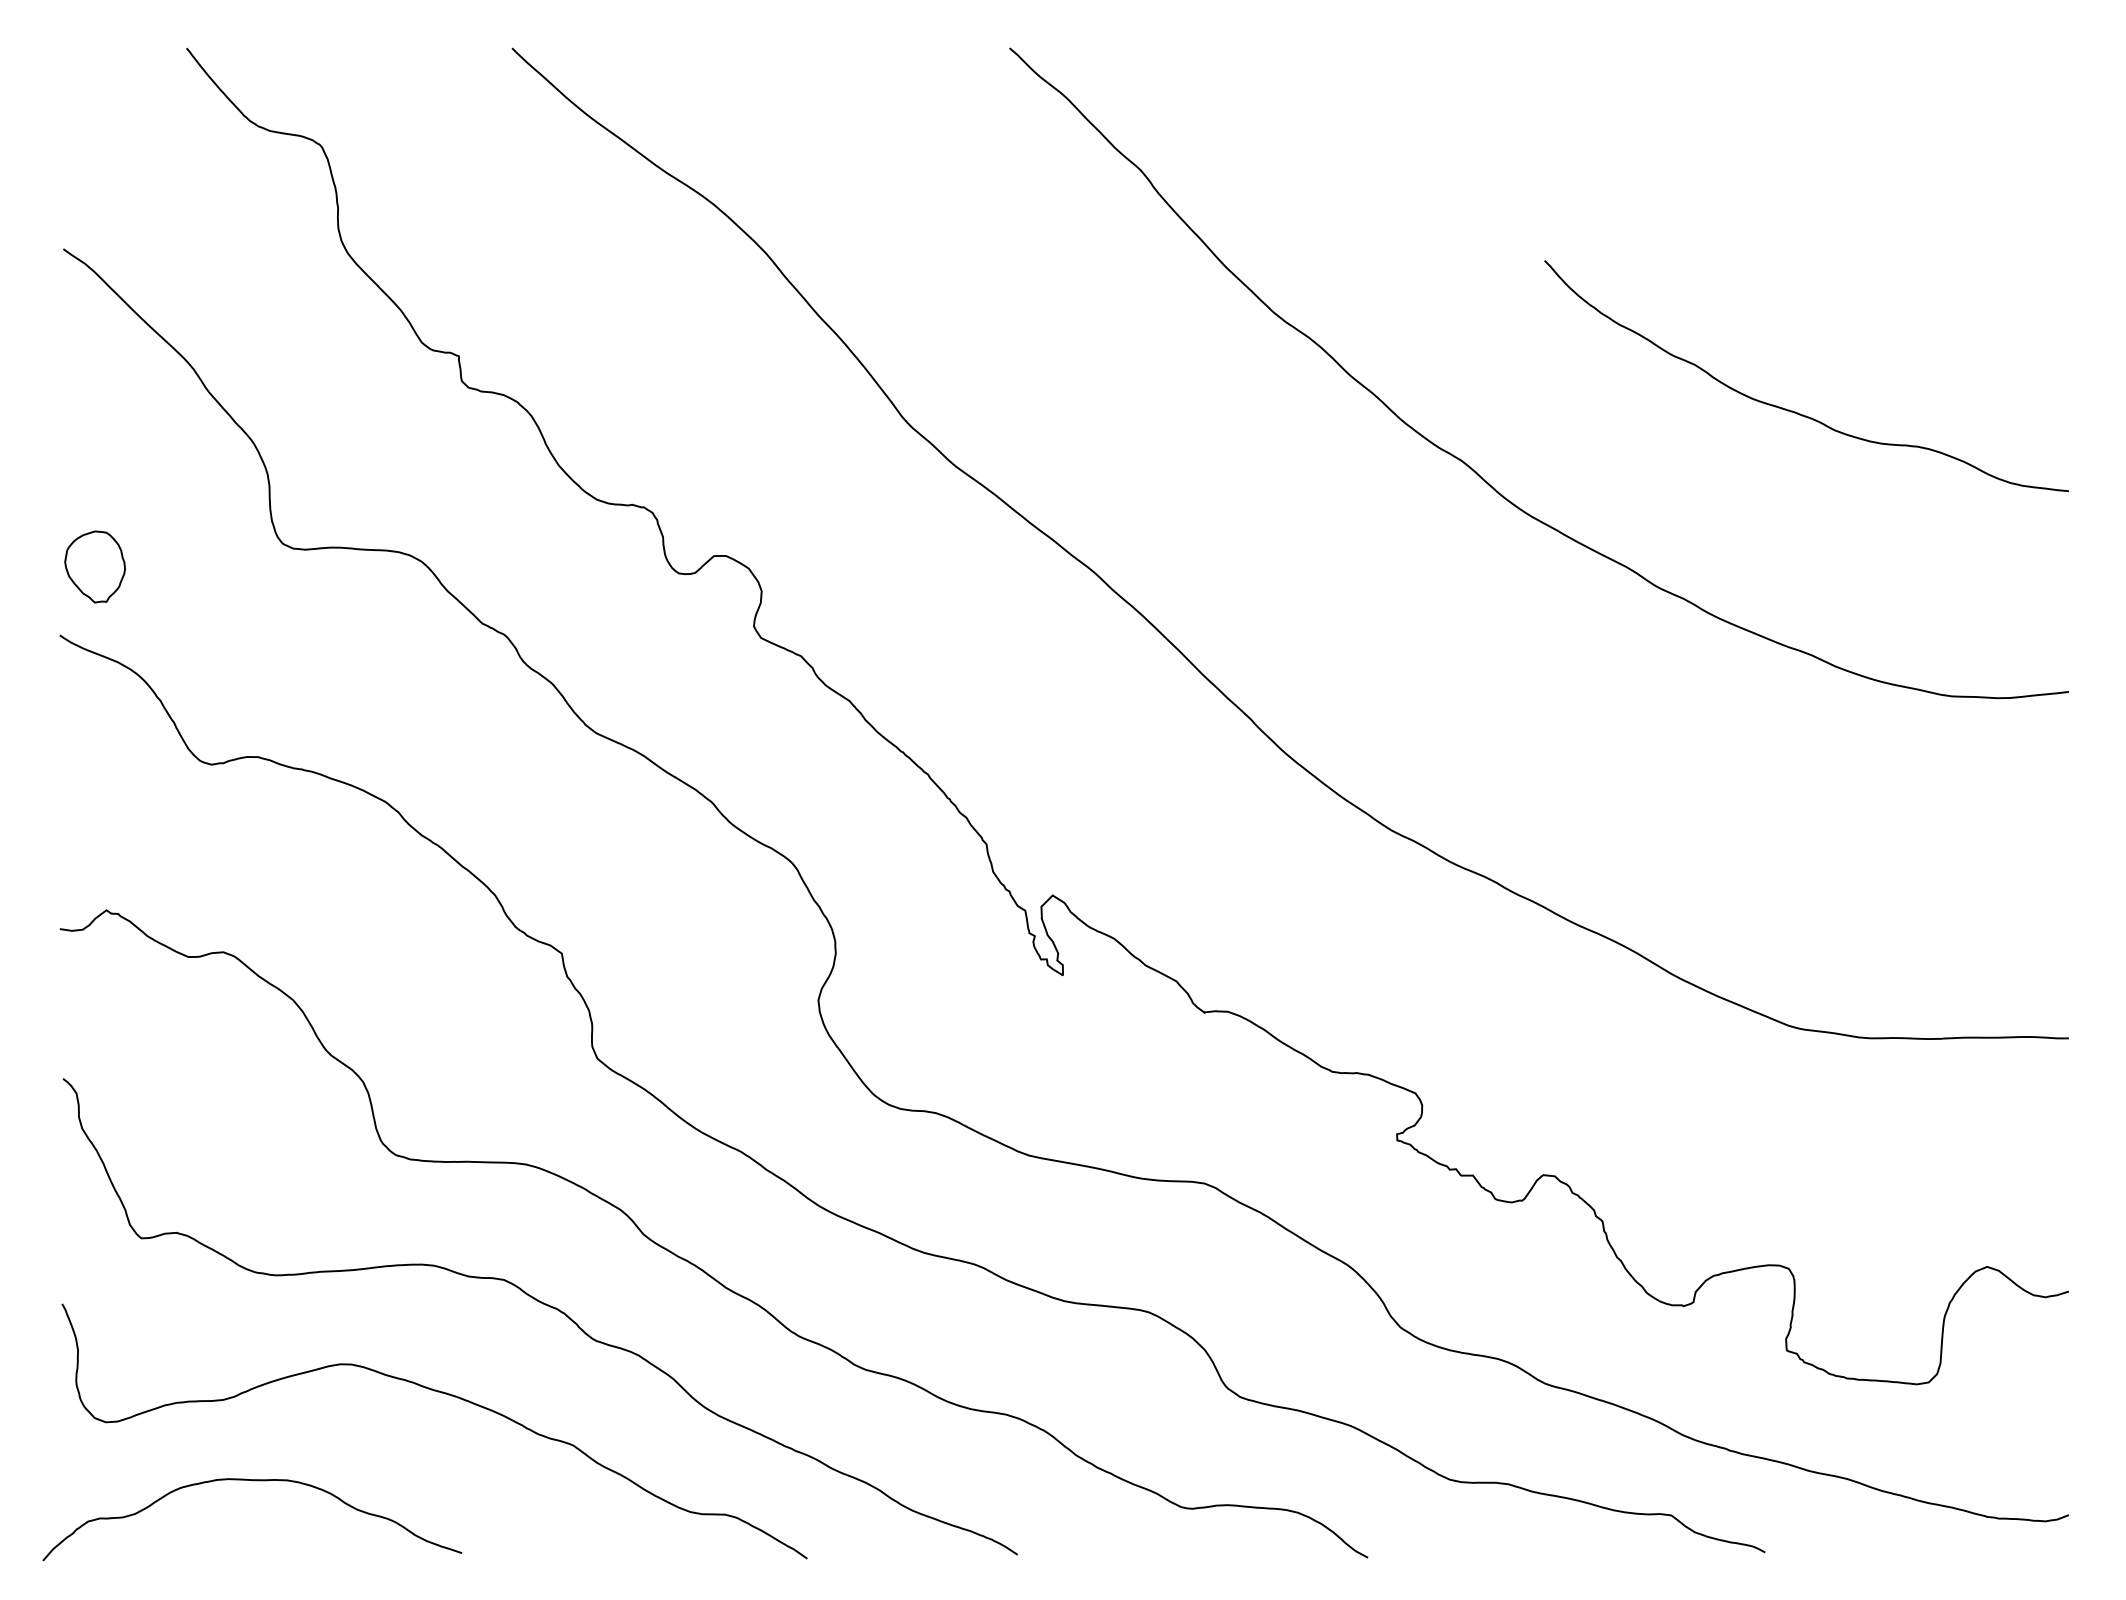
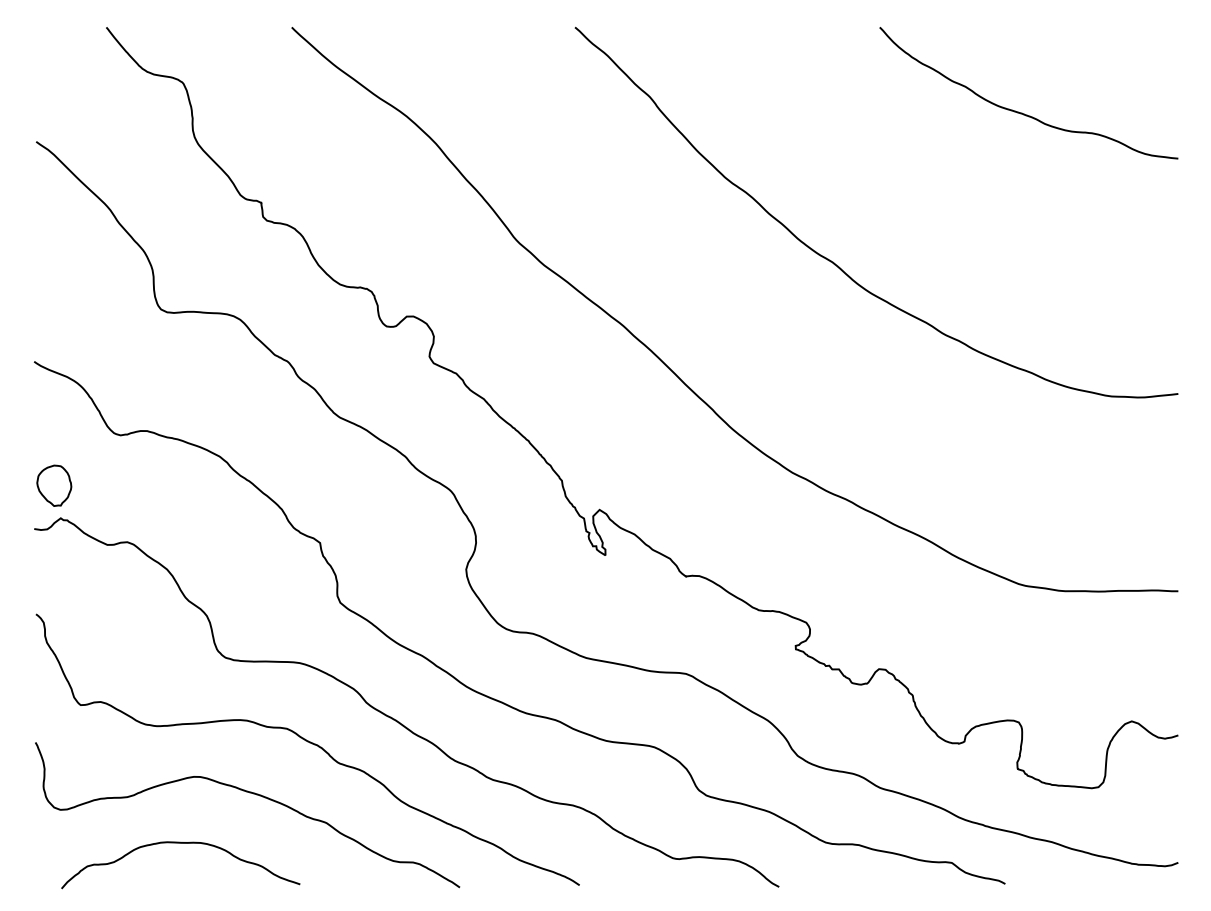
curve: (1795, 410) -> (1022, 112), moved
part: (95, 566) -> (54, 485), moved
curve: (251, 1481) -> (180, 843), moved

